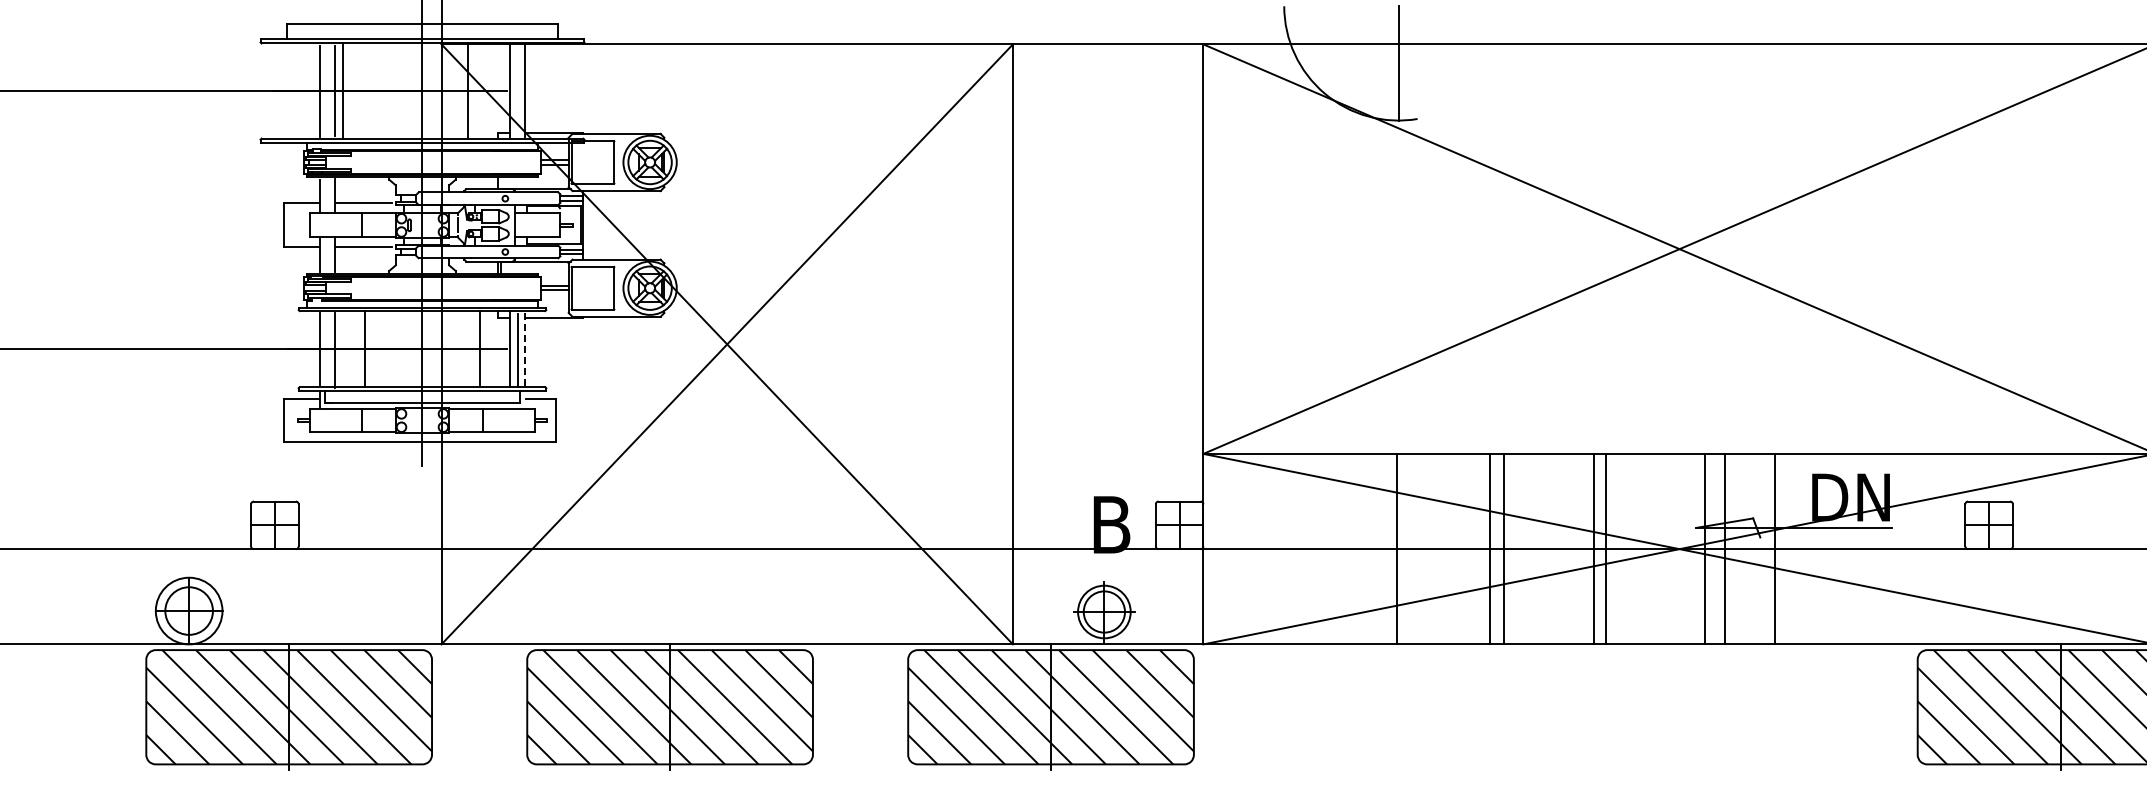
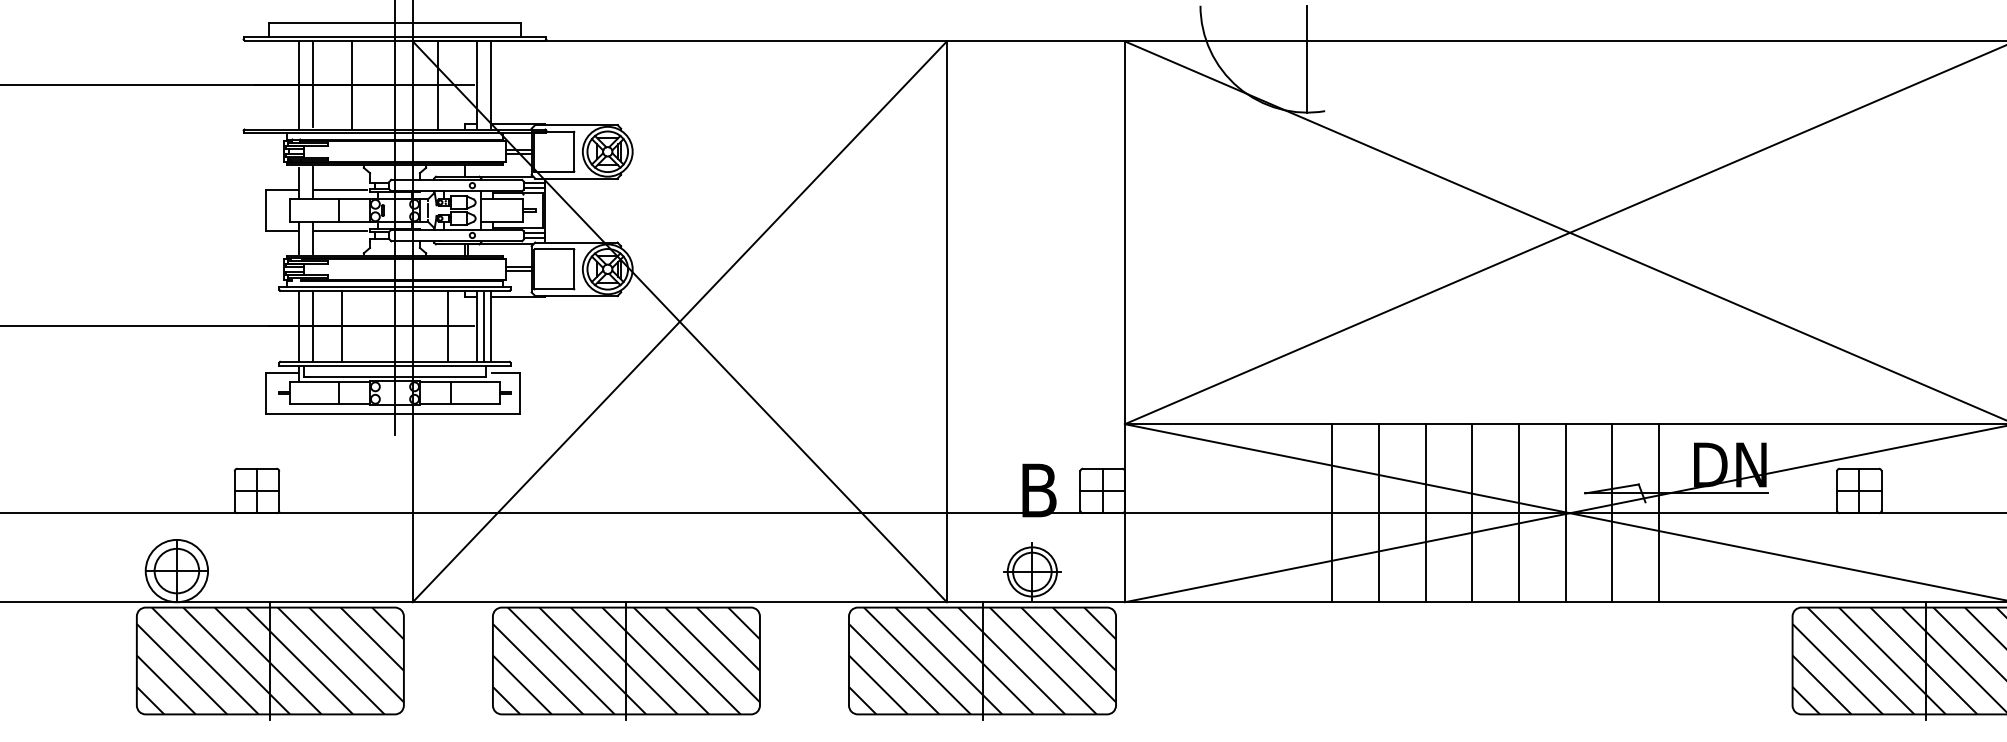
line: (342, 90) -> (352, 84), moved
line: (524, 348) -> (490, 325), dashed -> solid
line: (1397, 548) -> (1332, 512), moved
line: (1489, 548) -> (1425, 512), moved
line: (1503, 548) -> (1378, 512), moved
line: (1593, 548) -> (1518, 512), moved
line: (1605, 548) -> (1471, 512), moved
line: (1704, 548) -> (1565, 512), moved

